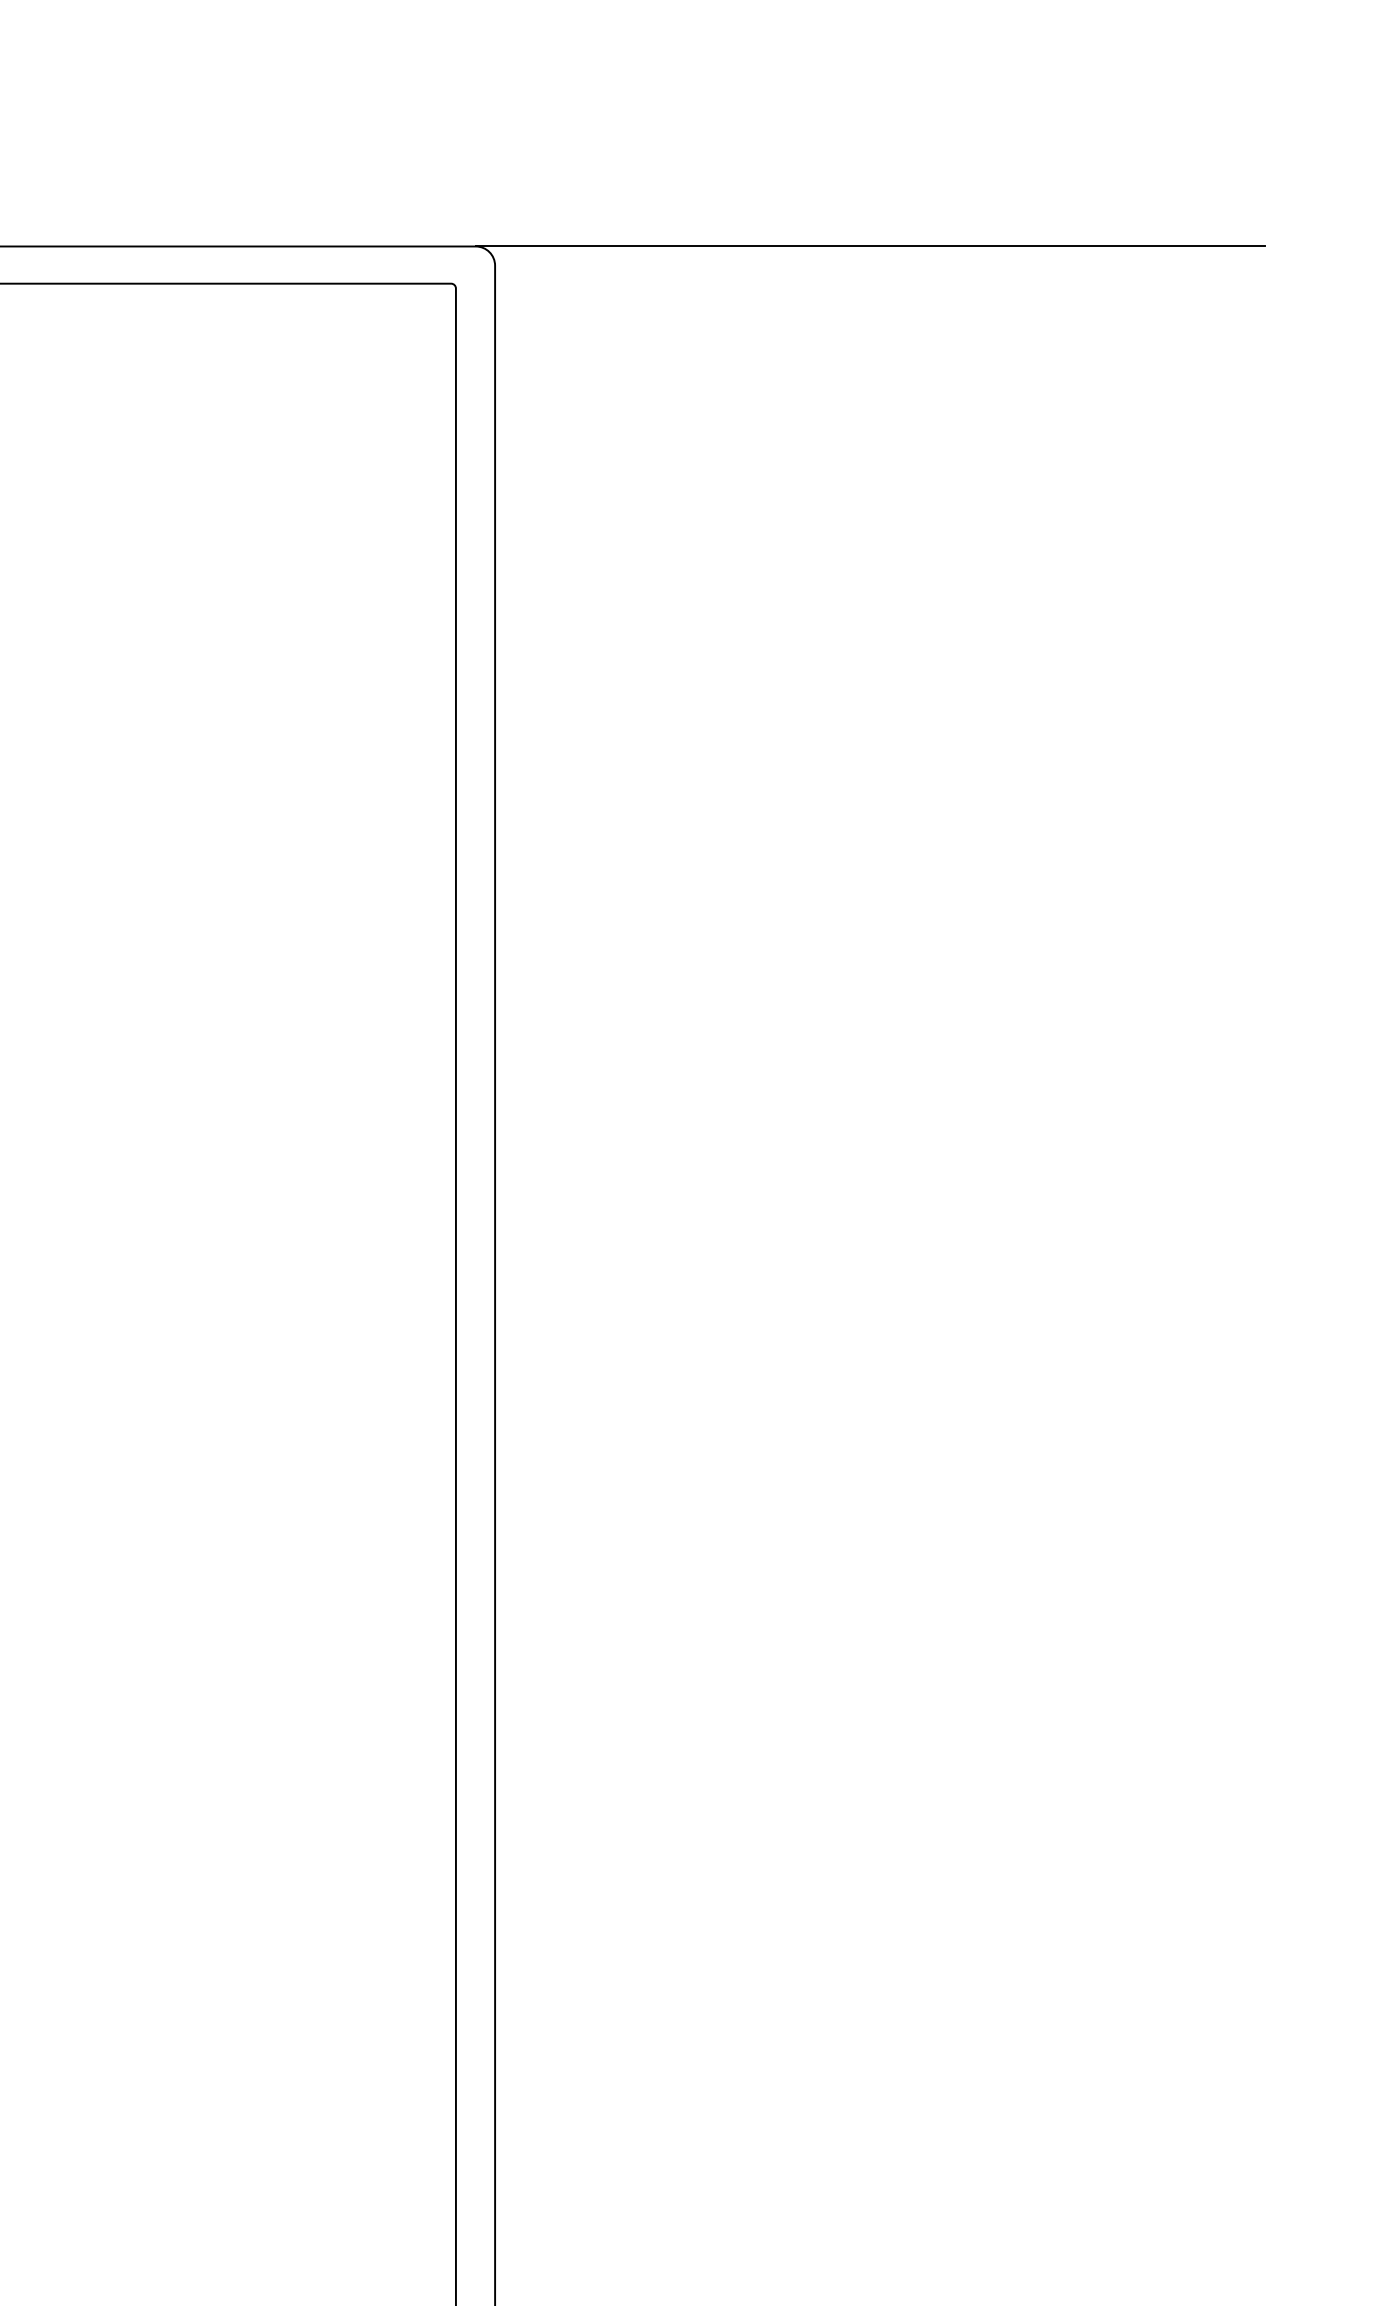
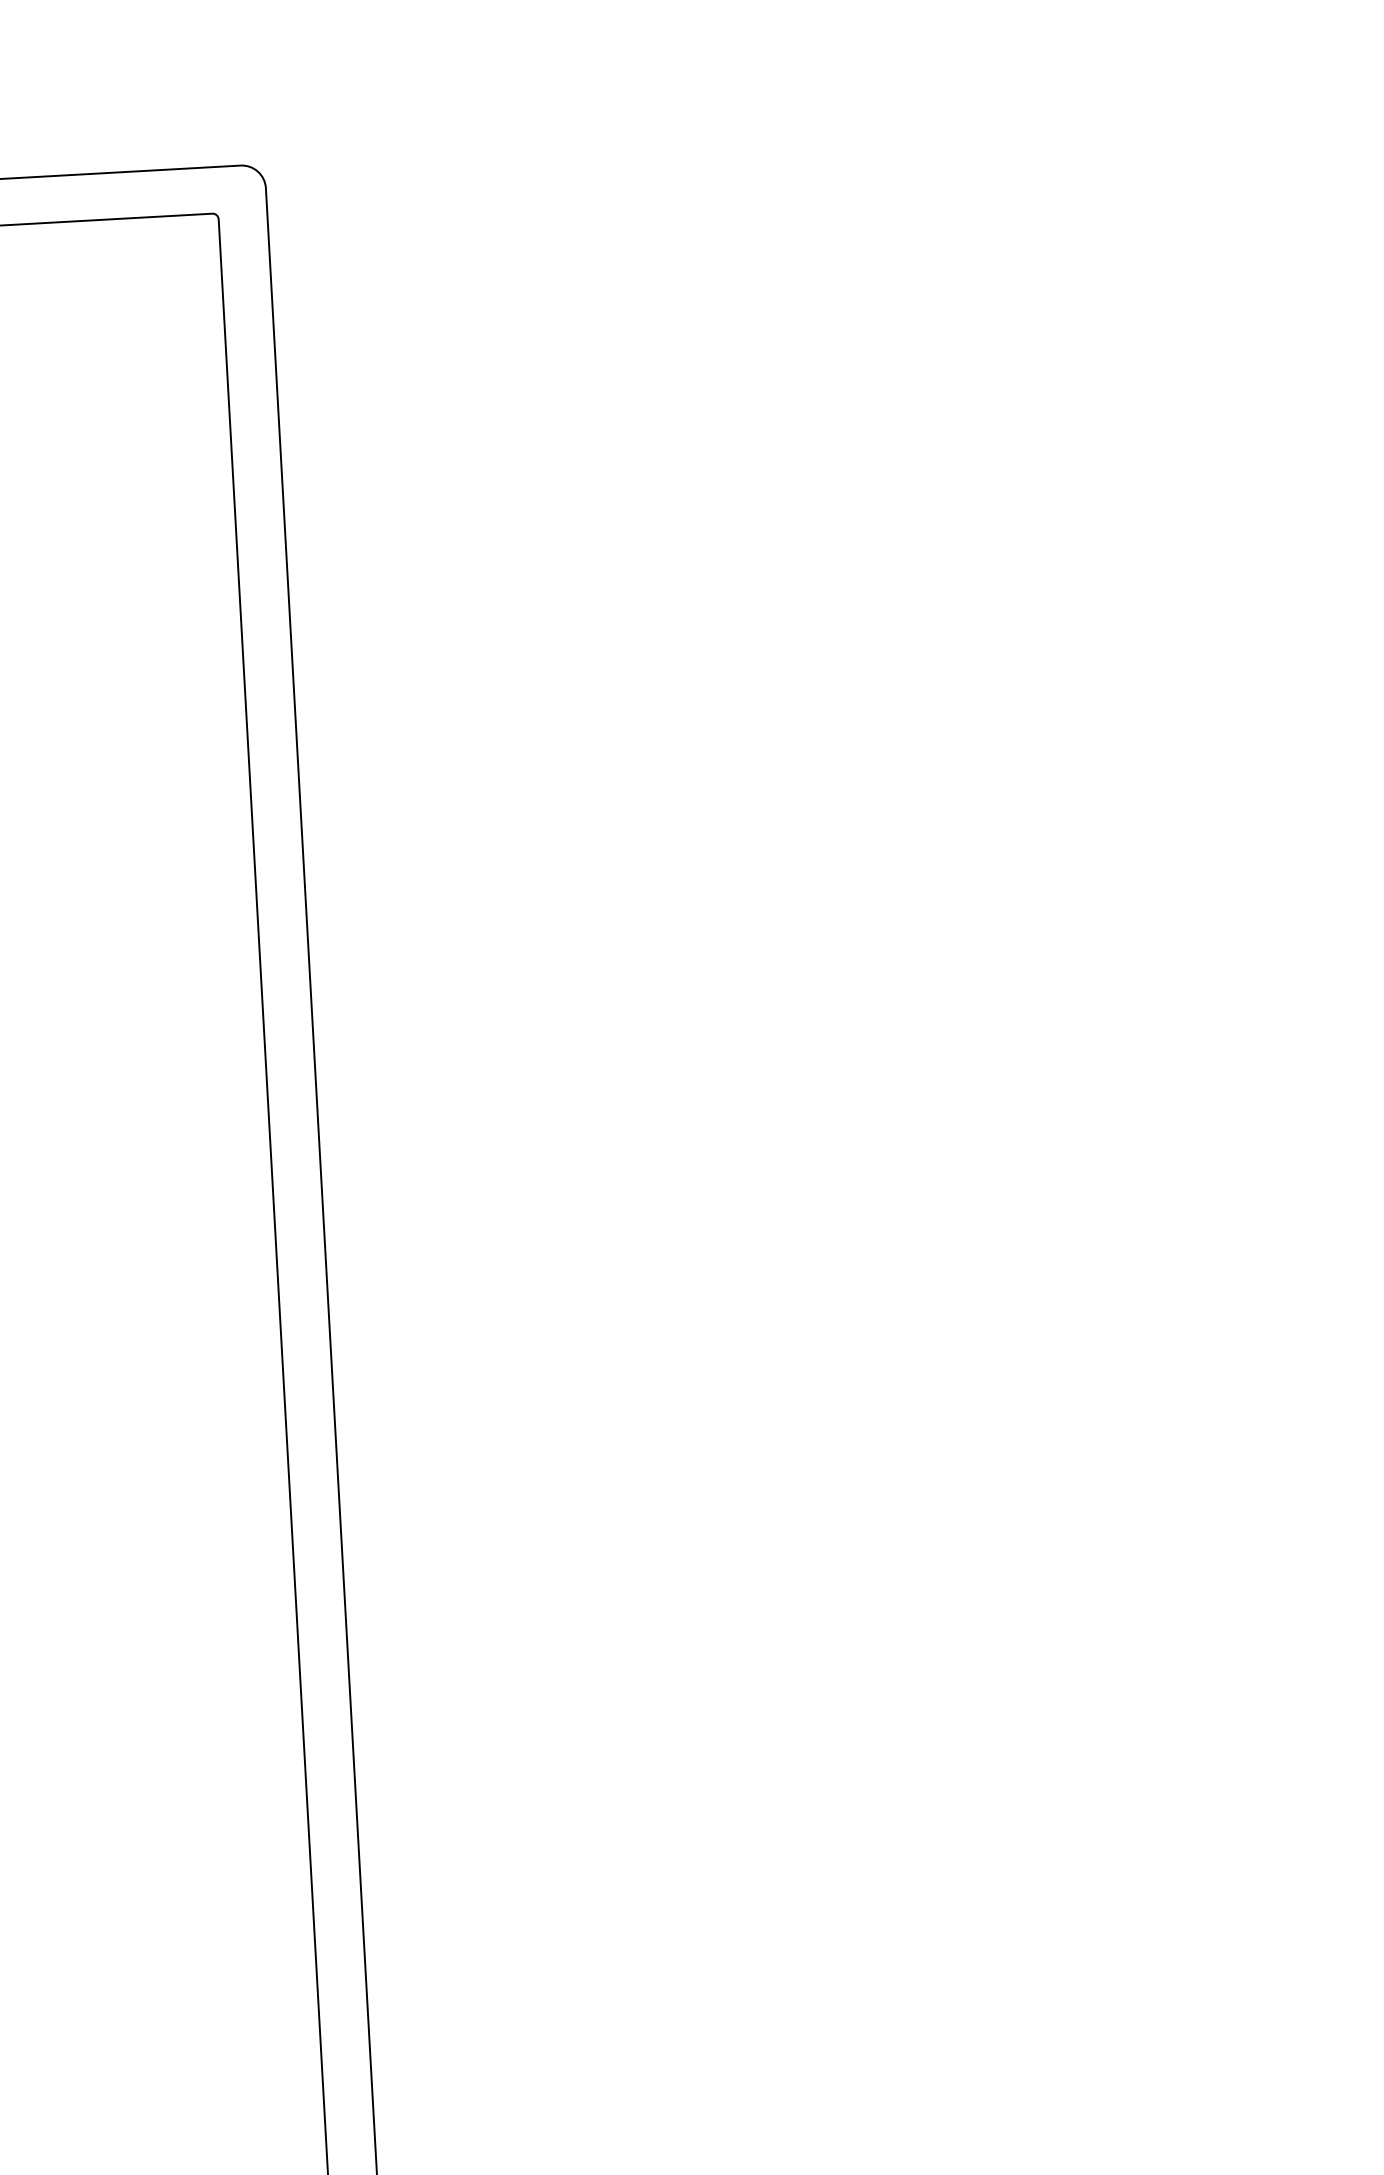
line: (869, 246) -> (731, 138), removed

